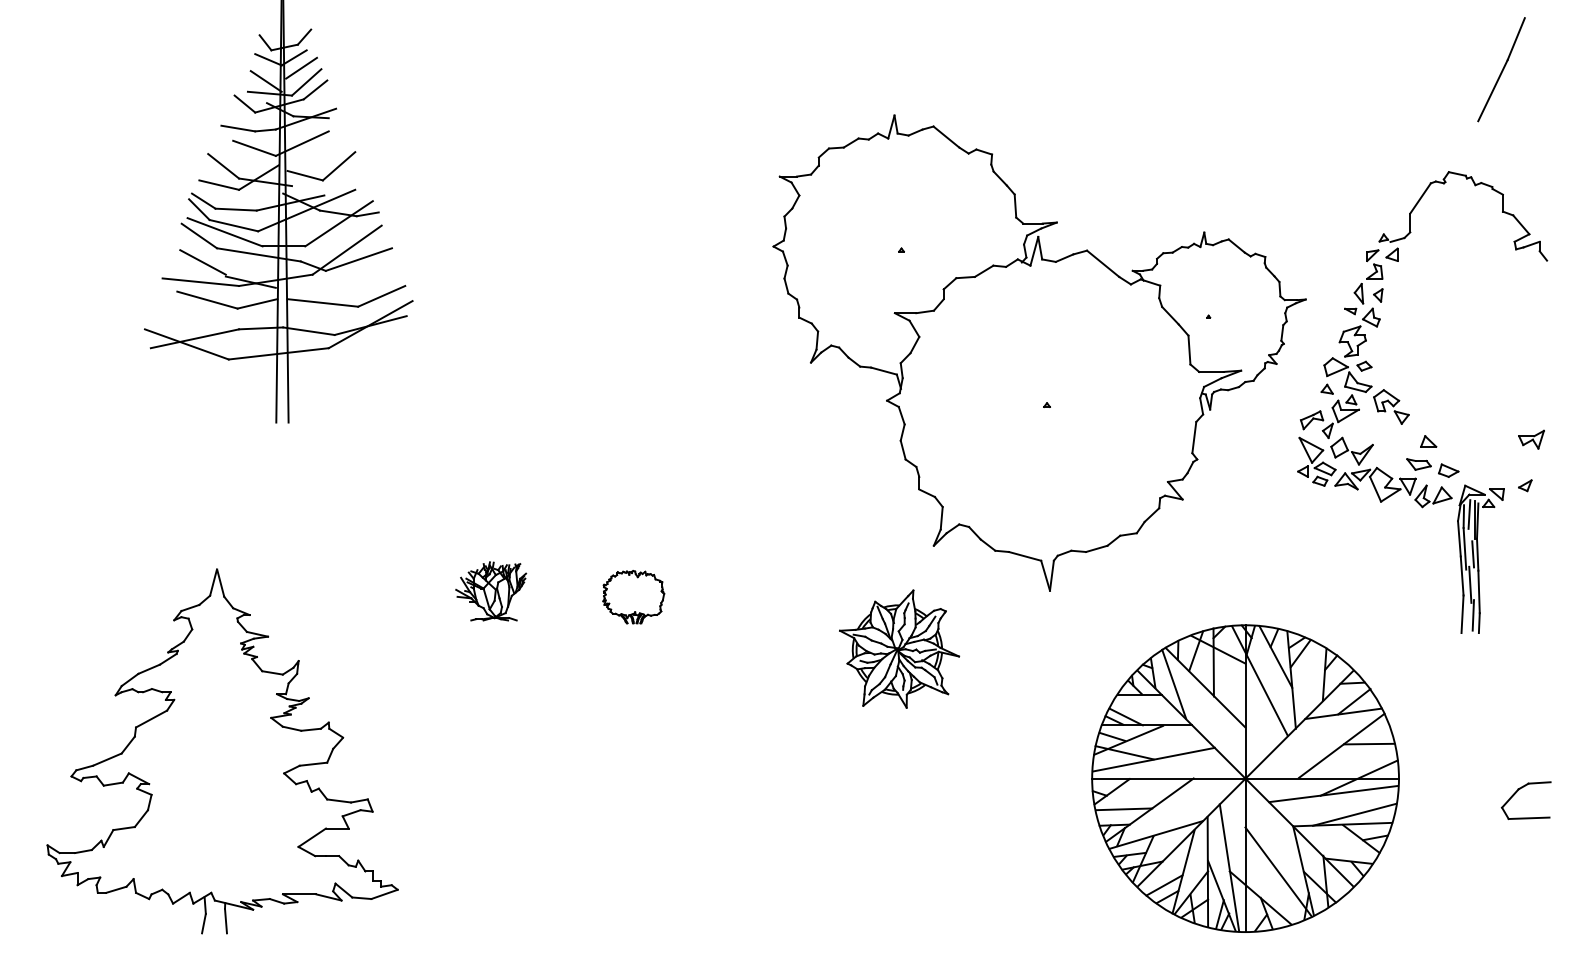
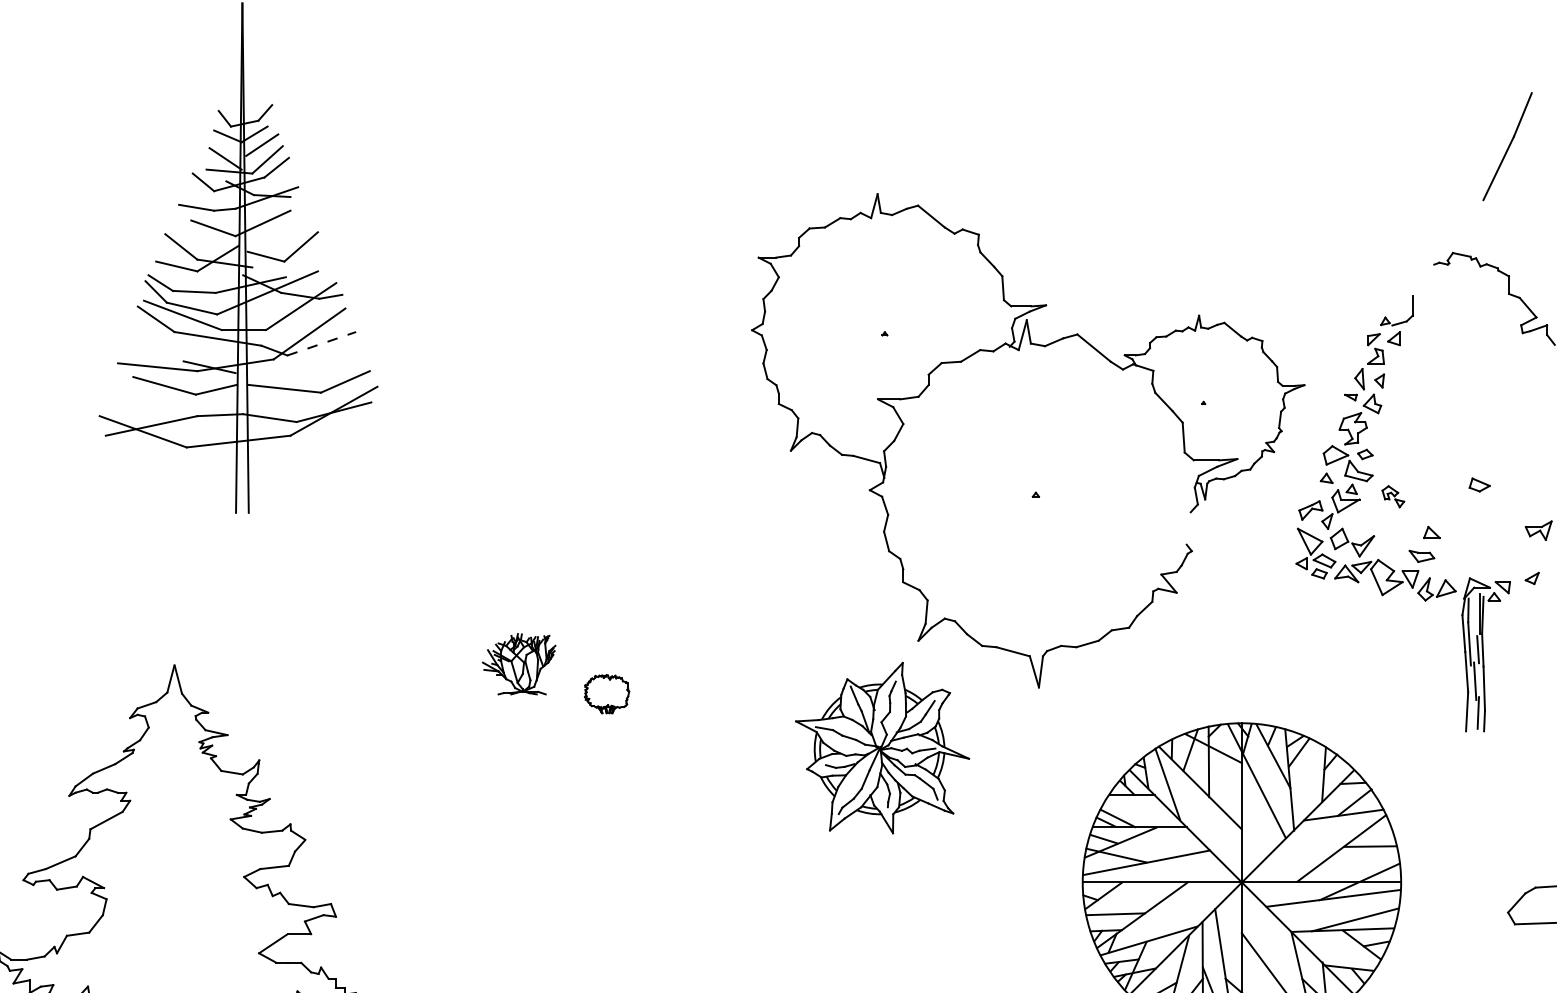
line: (1420, 198) -> (1423, 280), removed
line: (358, 259) -> (321, 343), solid -> dashed
line: (202, 262) -> (159, 346), removed
part: (1391, 406) -> (1393, 496), size x0.6
line: (1194, 437) -> (1188, 528), removed
part: (1448, 470) -> (1479, 484), moved
line: (1469, 514) -> (1474, 608), removed
part: (491, 591) -> (519, 664), moved
part: (633, 597) -> (606, 694), size x0.7
part: (899, 648) -> (882, 747), size x1.4

